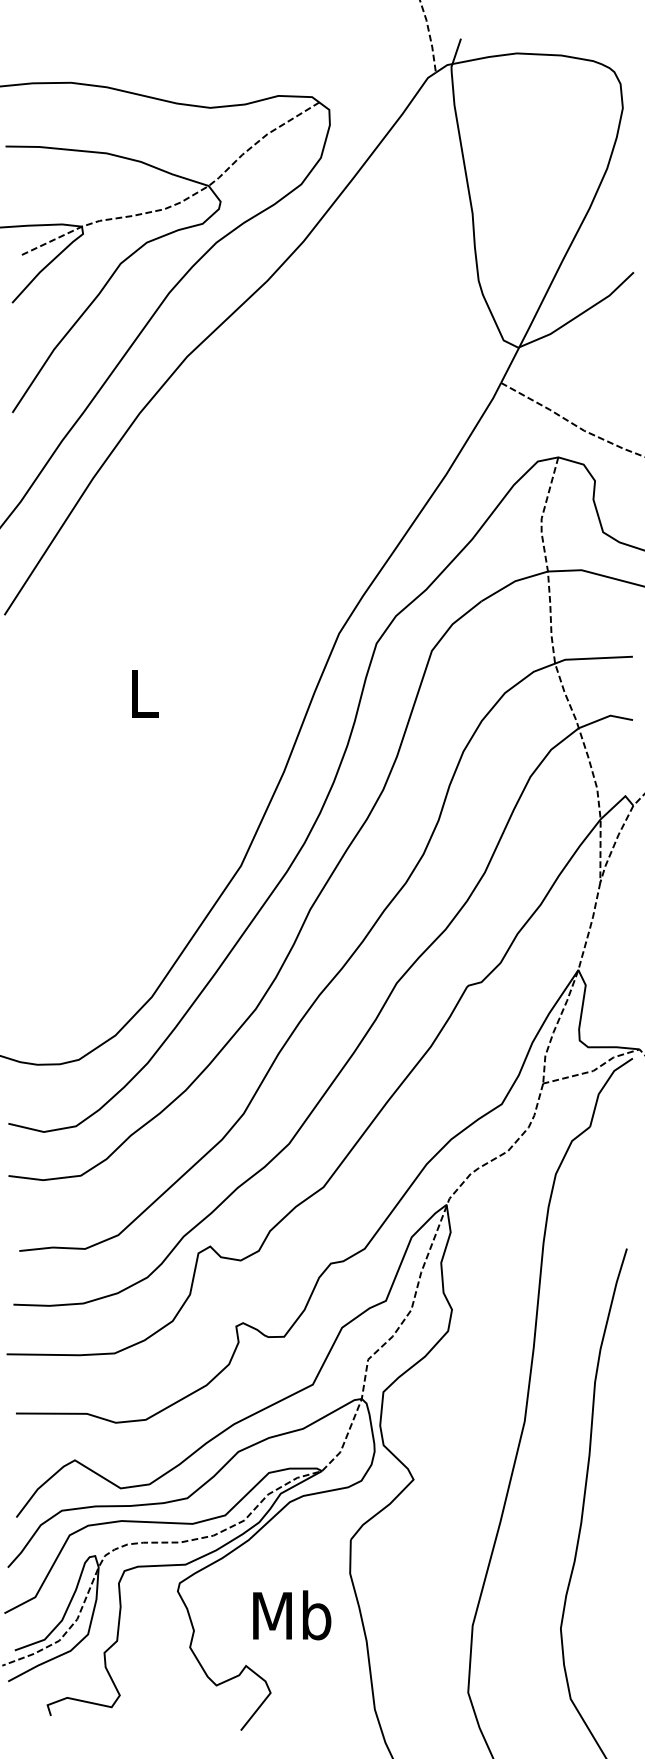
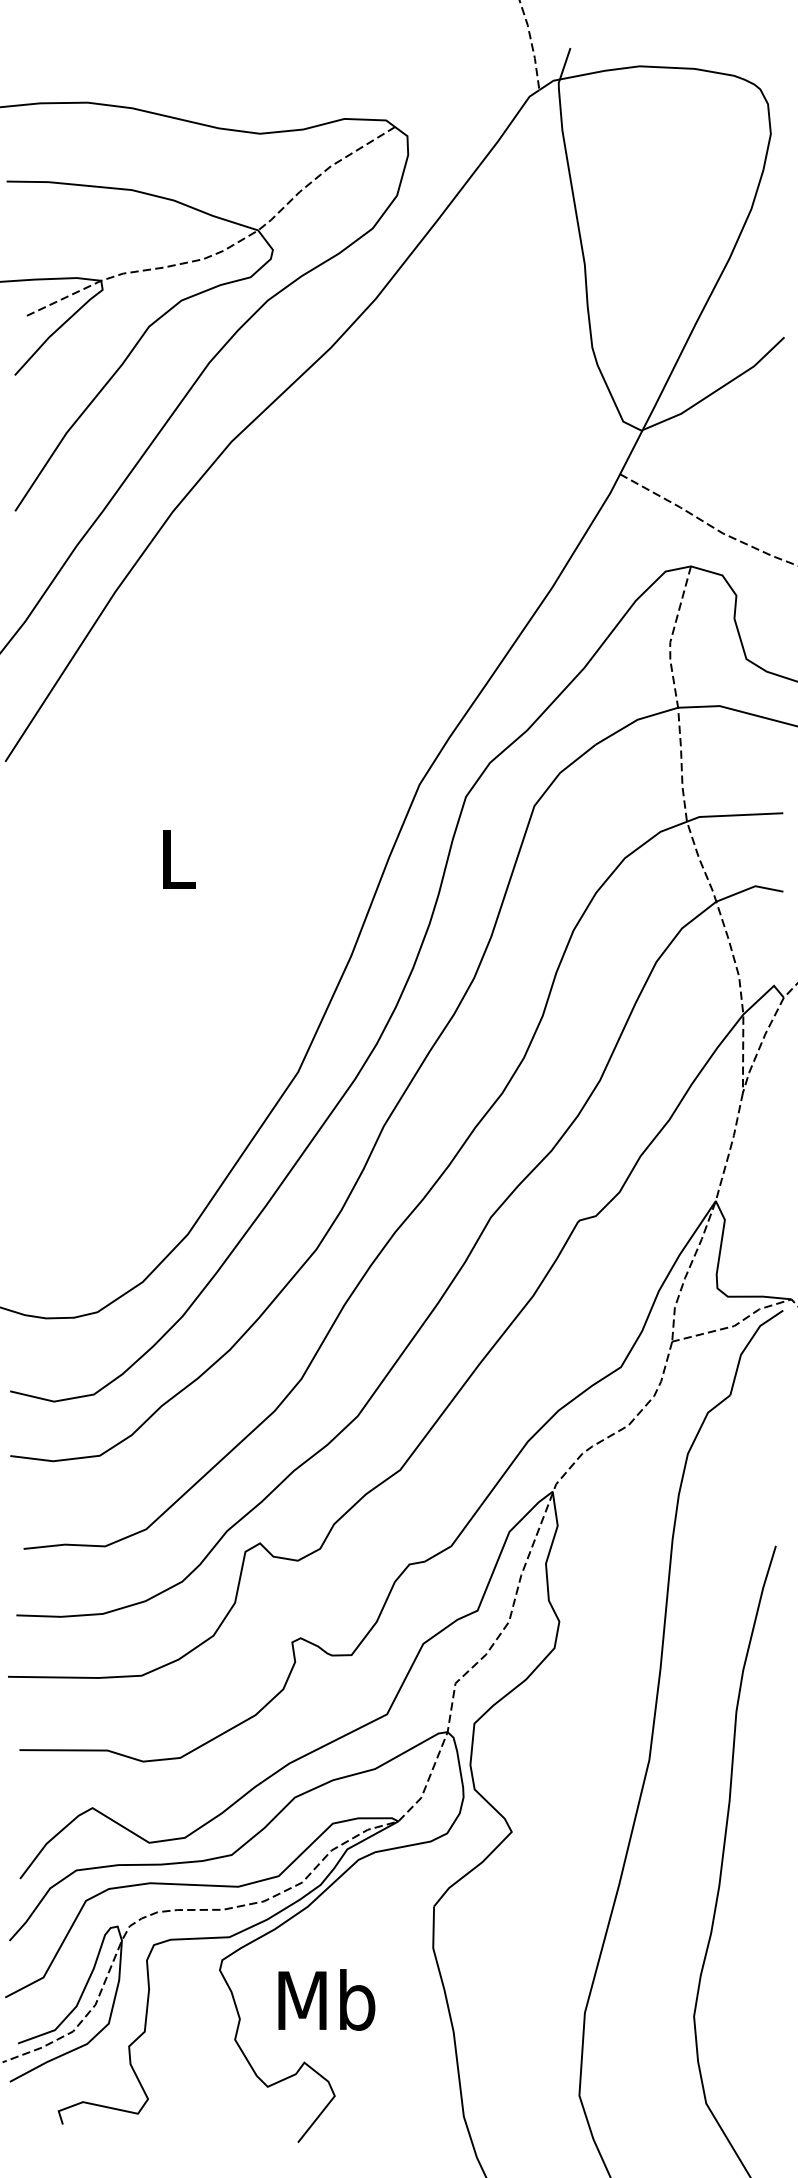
text: (292, 1615) -> (327, 2000), moved

